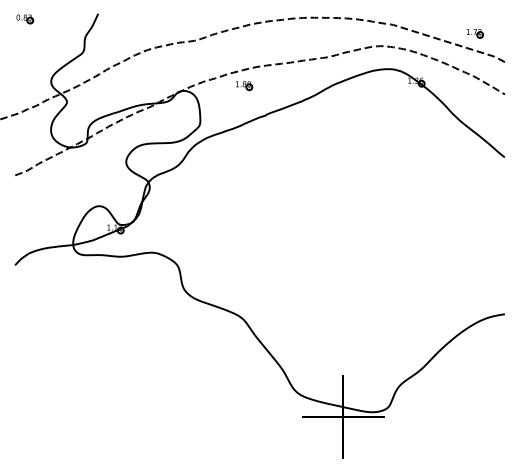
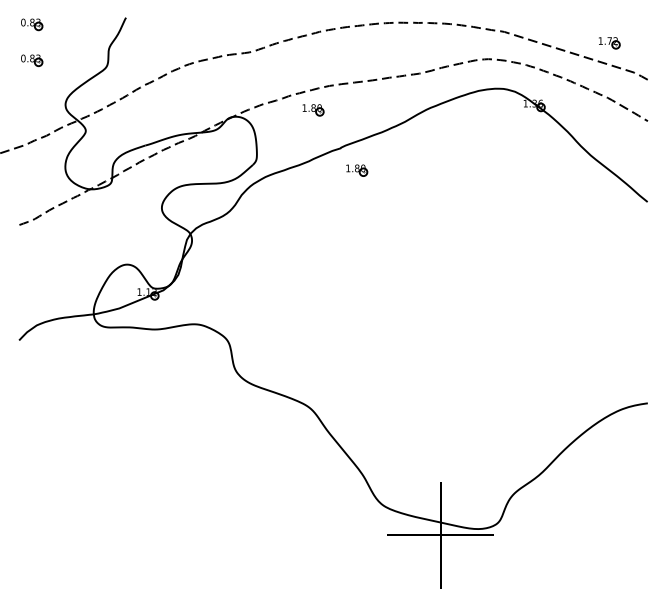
part: (25, 47) -> (32, 60), added
part: (278, 133) -> (357, 171), added

